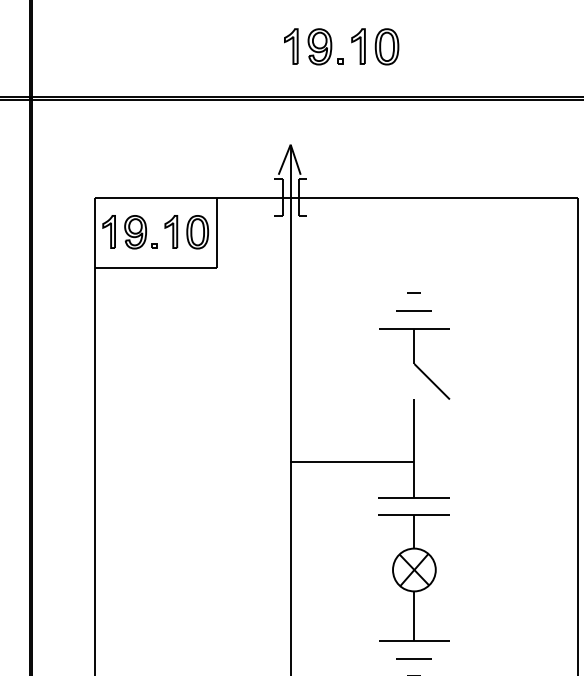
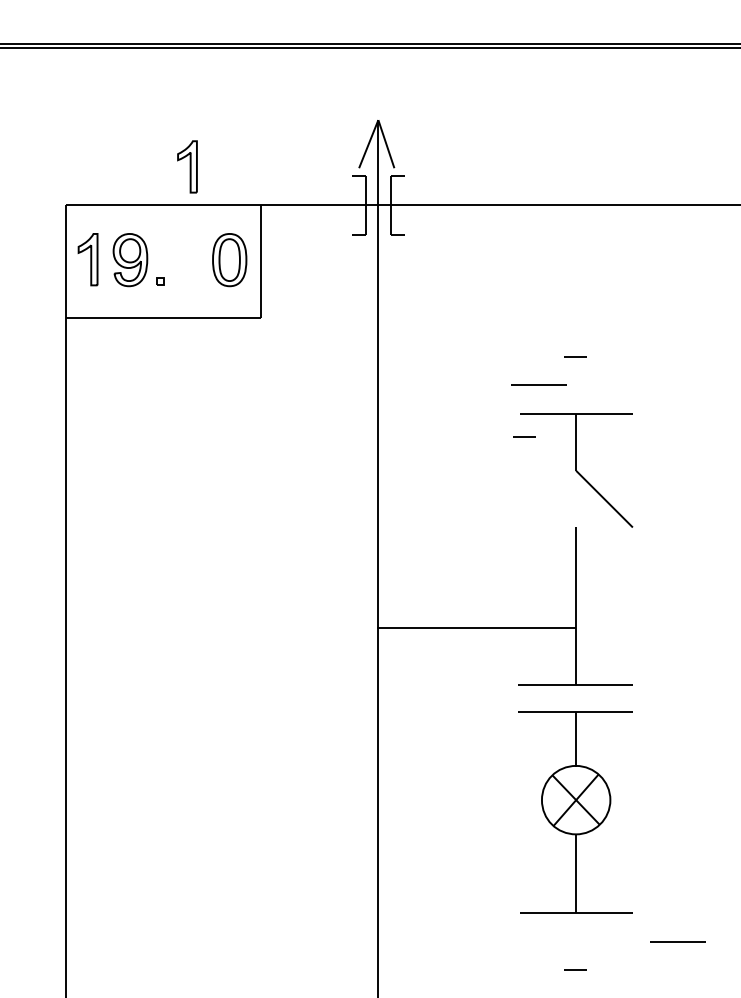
part: (171, 231) -> (187, 166), moved
line: (413, 310) -> (537, 385), moved
line: (381, 342) -> (523, 436), added
line: (413, 658) -> (677, 941), moved

